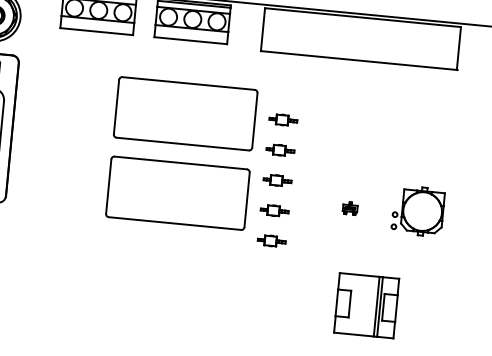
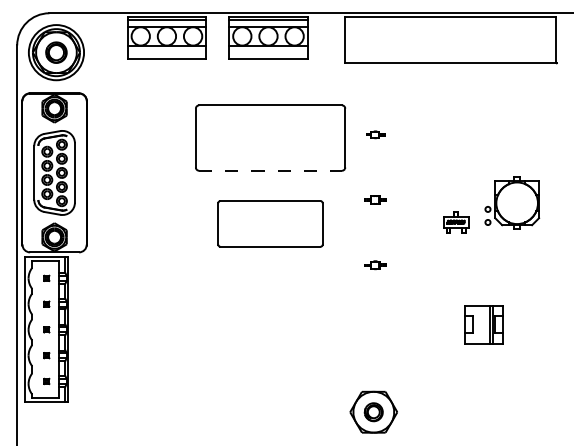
part: (283, 119) -> (375, 134), size x0.6
line: (183, 143) -> (271, 170), solid -> dashed
part: (280, 149) -> (375, 166), removed
part: (277, 180) -> (375, 199), size x0.7
part: (178, 192) -> (270, 223), size x0.7
part: (350, 208) -> (456, 222), size x1.6
part: (274, 210) -> (375, 232), removed
part: (418, 210) -> (512, 202), moved
part: (271, 240) -> (375, 264), size x0.7
part: (366, 305) -> (483, 324), size x0.6

